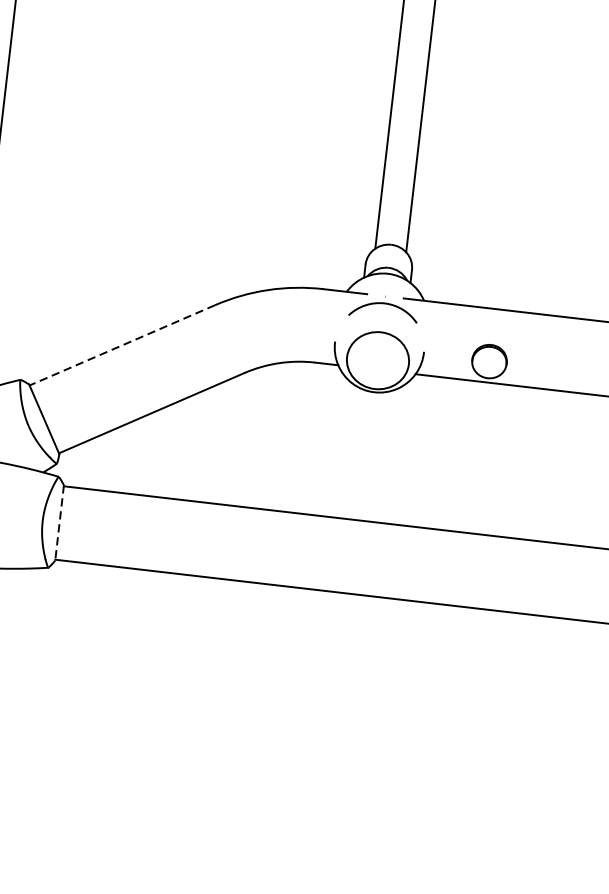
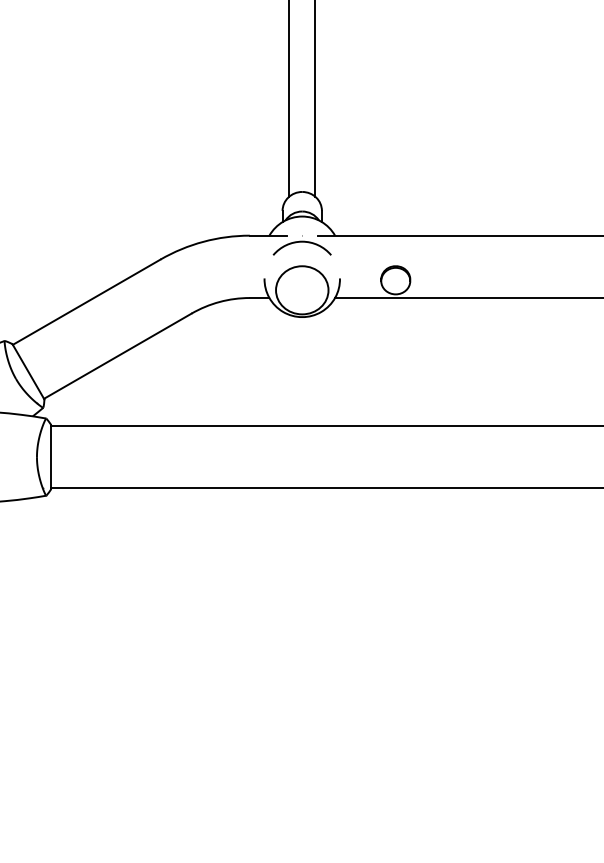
line: (122, 345) -> (86, 302), dashed -> solid
line: (59, 523) -> (51, 457), dashed -> solid

